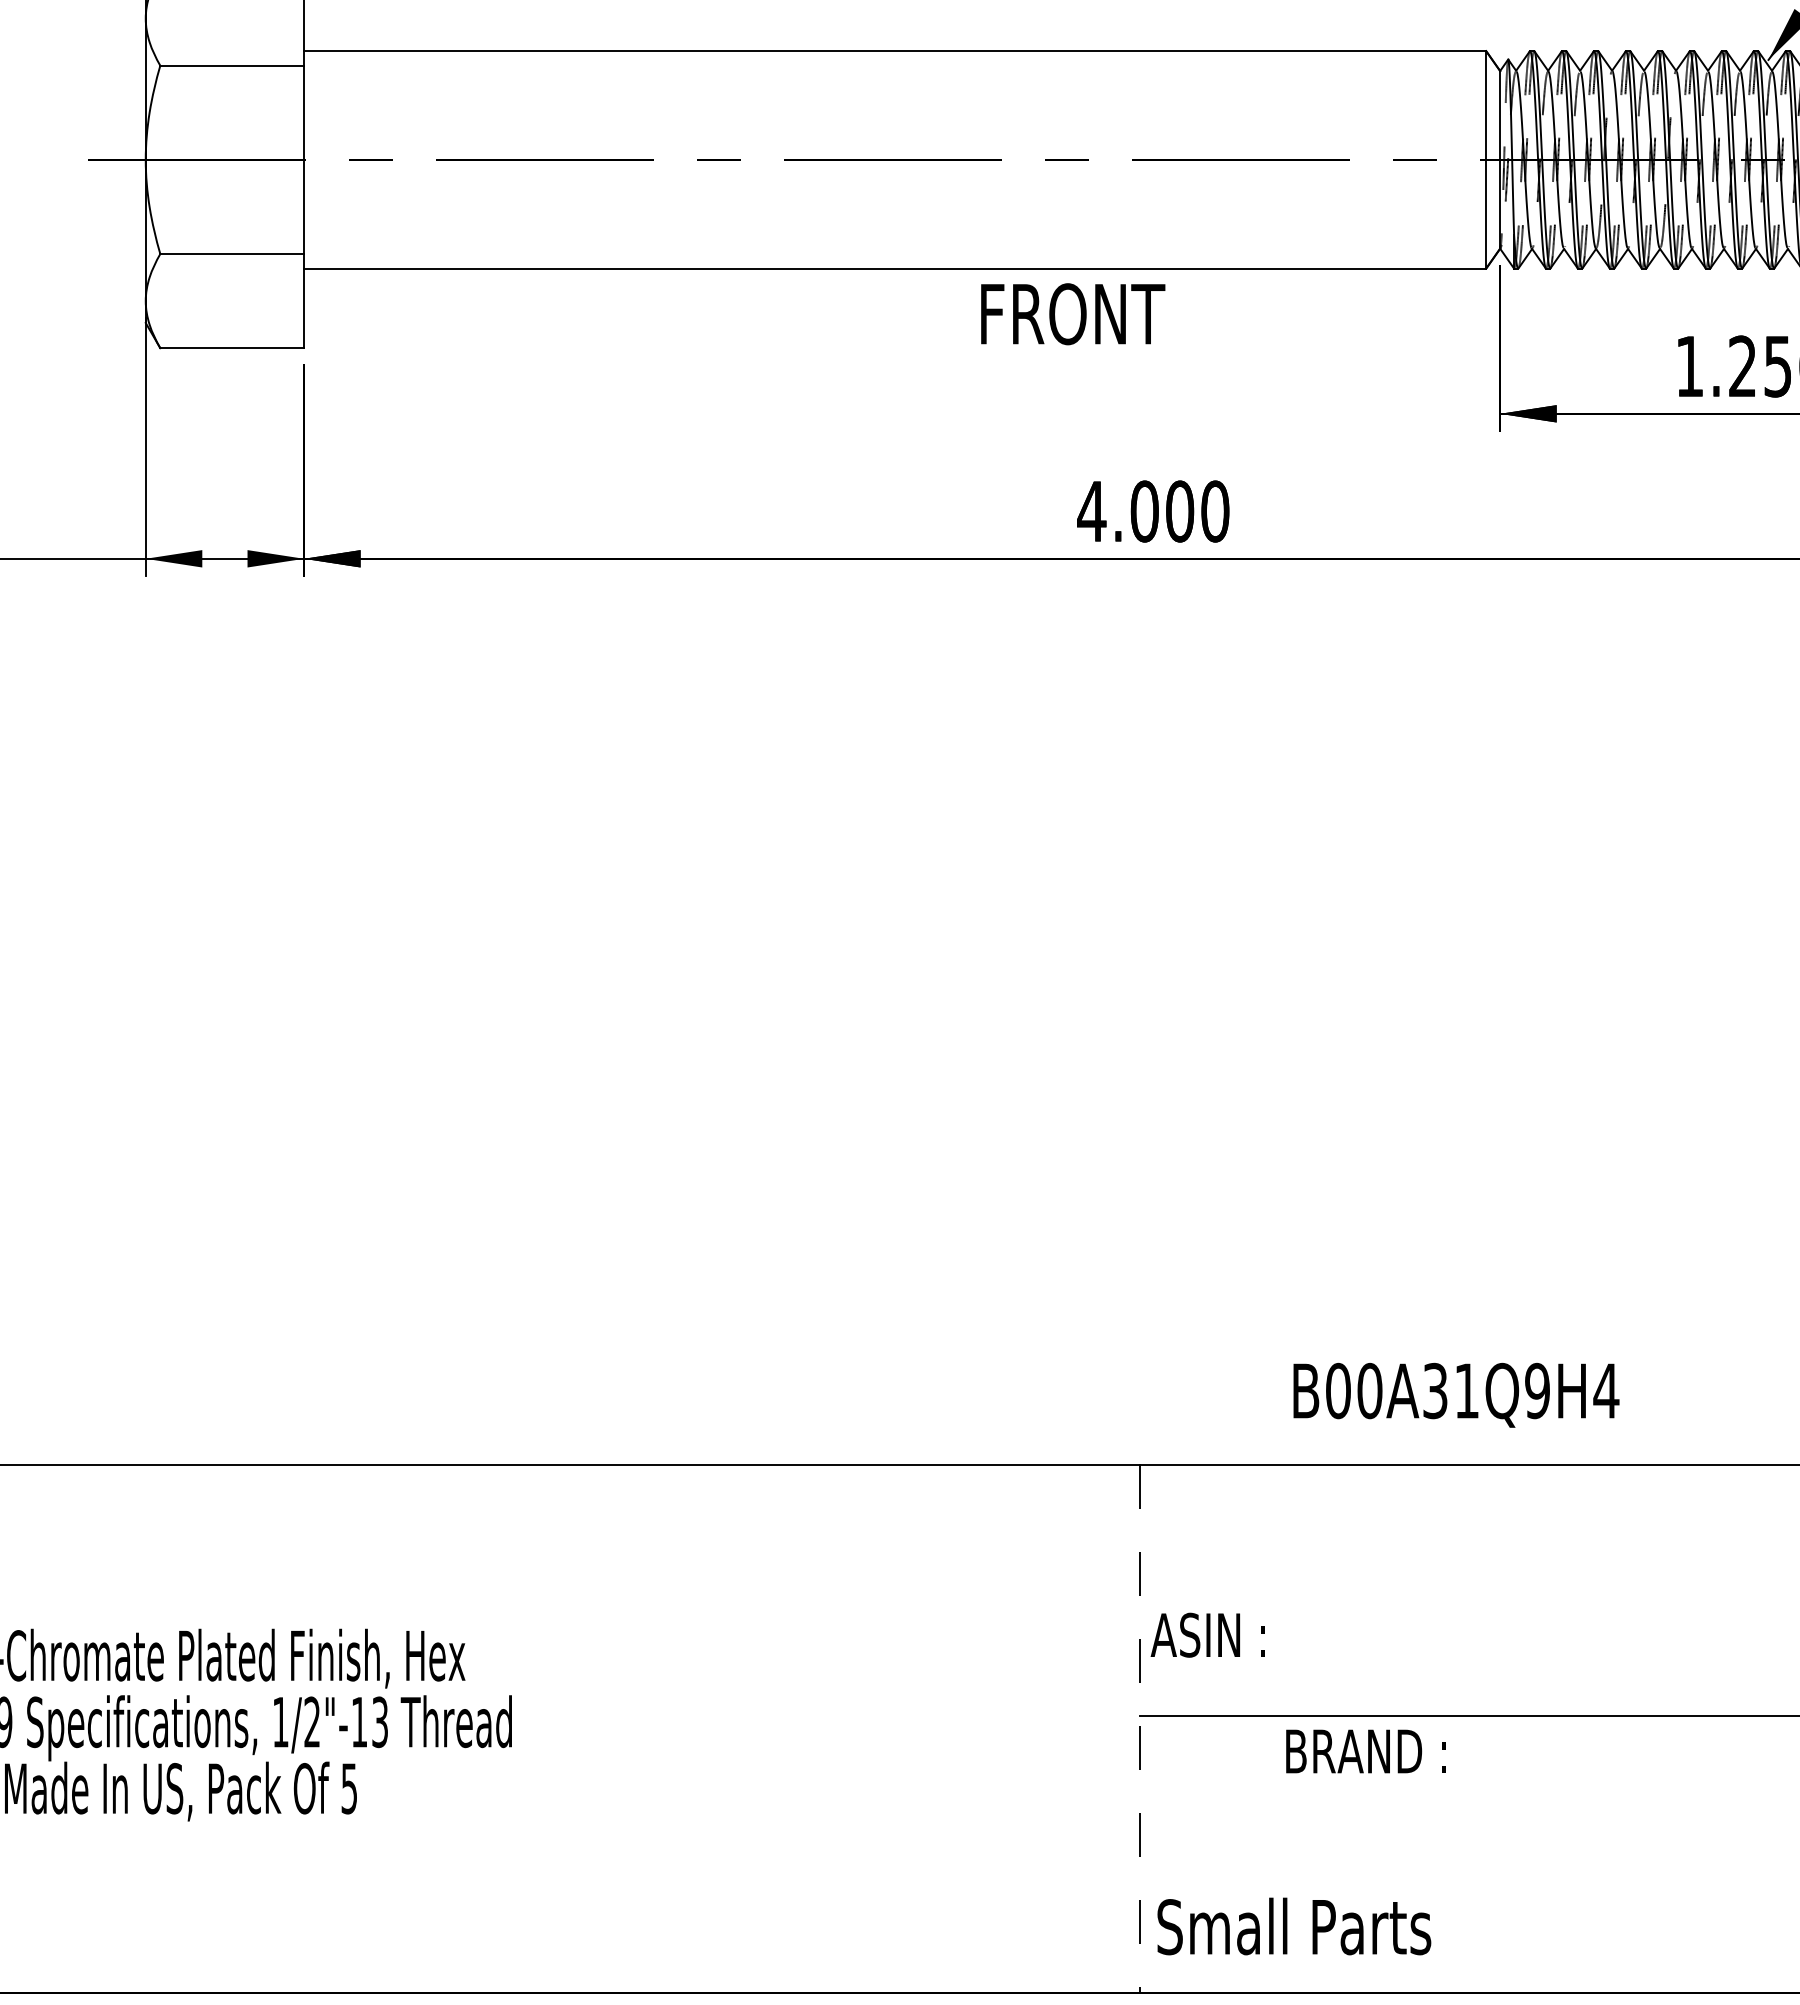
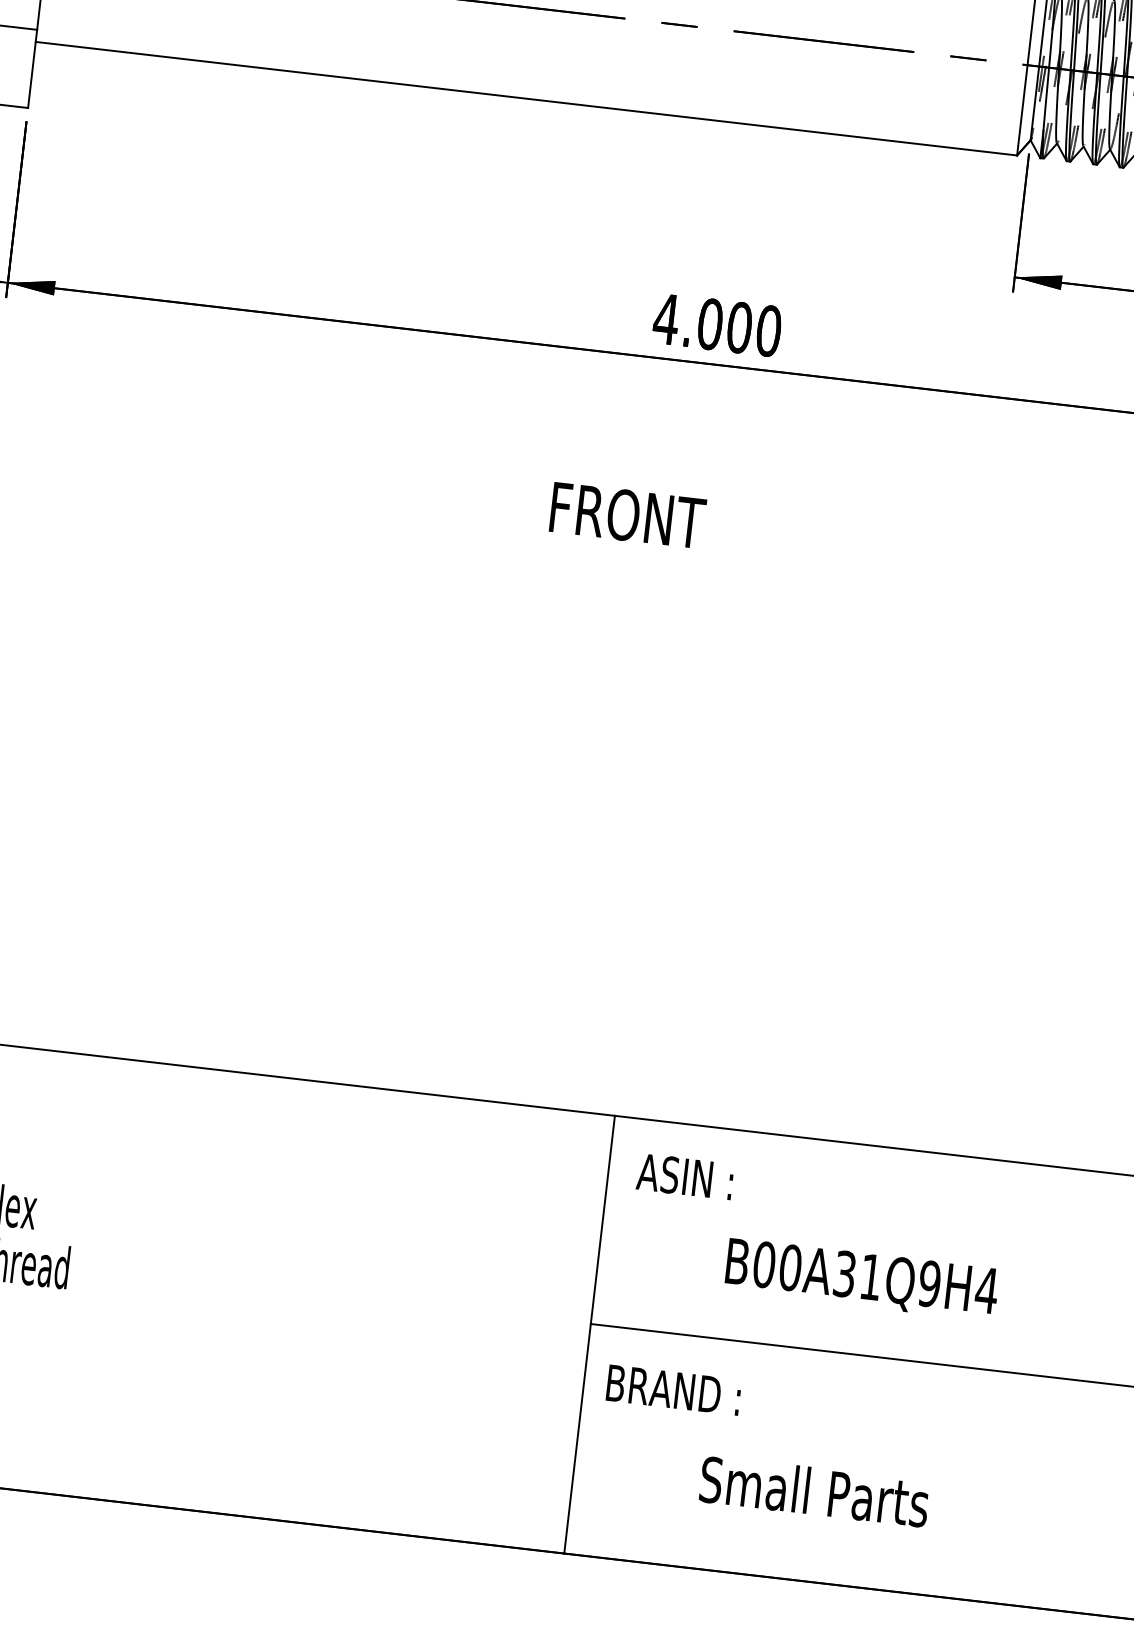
text: (1073, 314) -> (628, 515), moved
text: (1456, 1394) -> (862, 1279), moved
text: (1207, 1634) -> (684, 1176), moved
line: (1140, 1729) -> (589, 1335), dashed -> solid
text: (1365, 1751) -> (673, 1390), moved
text: (1294, 1926) -> (814, 1491), moved

